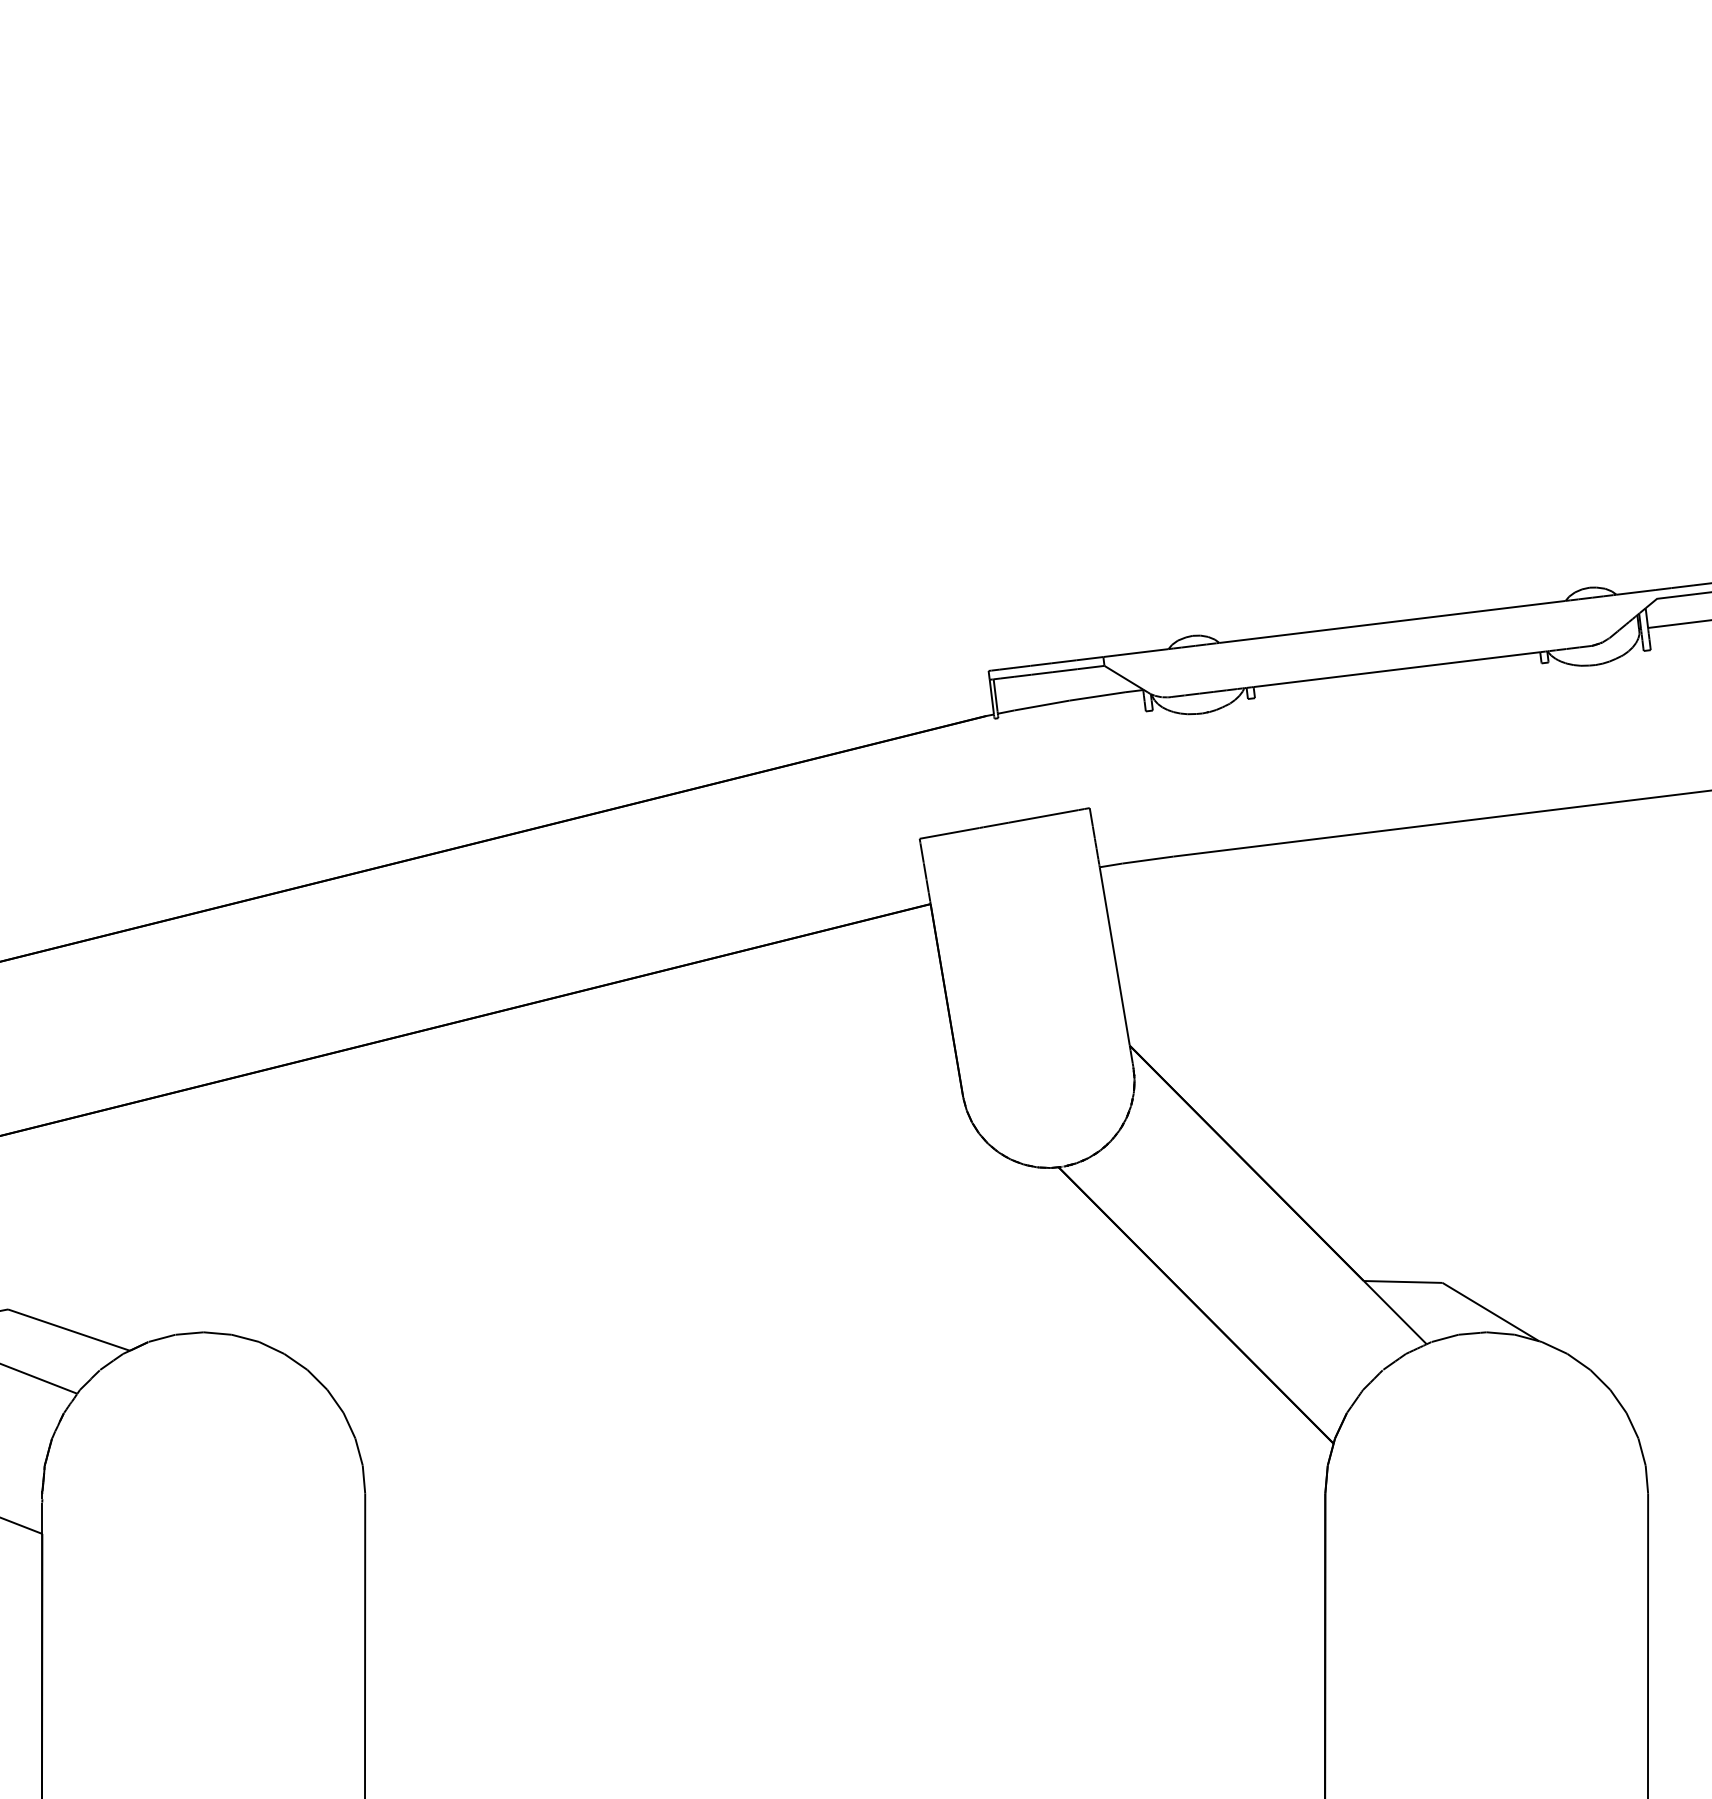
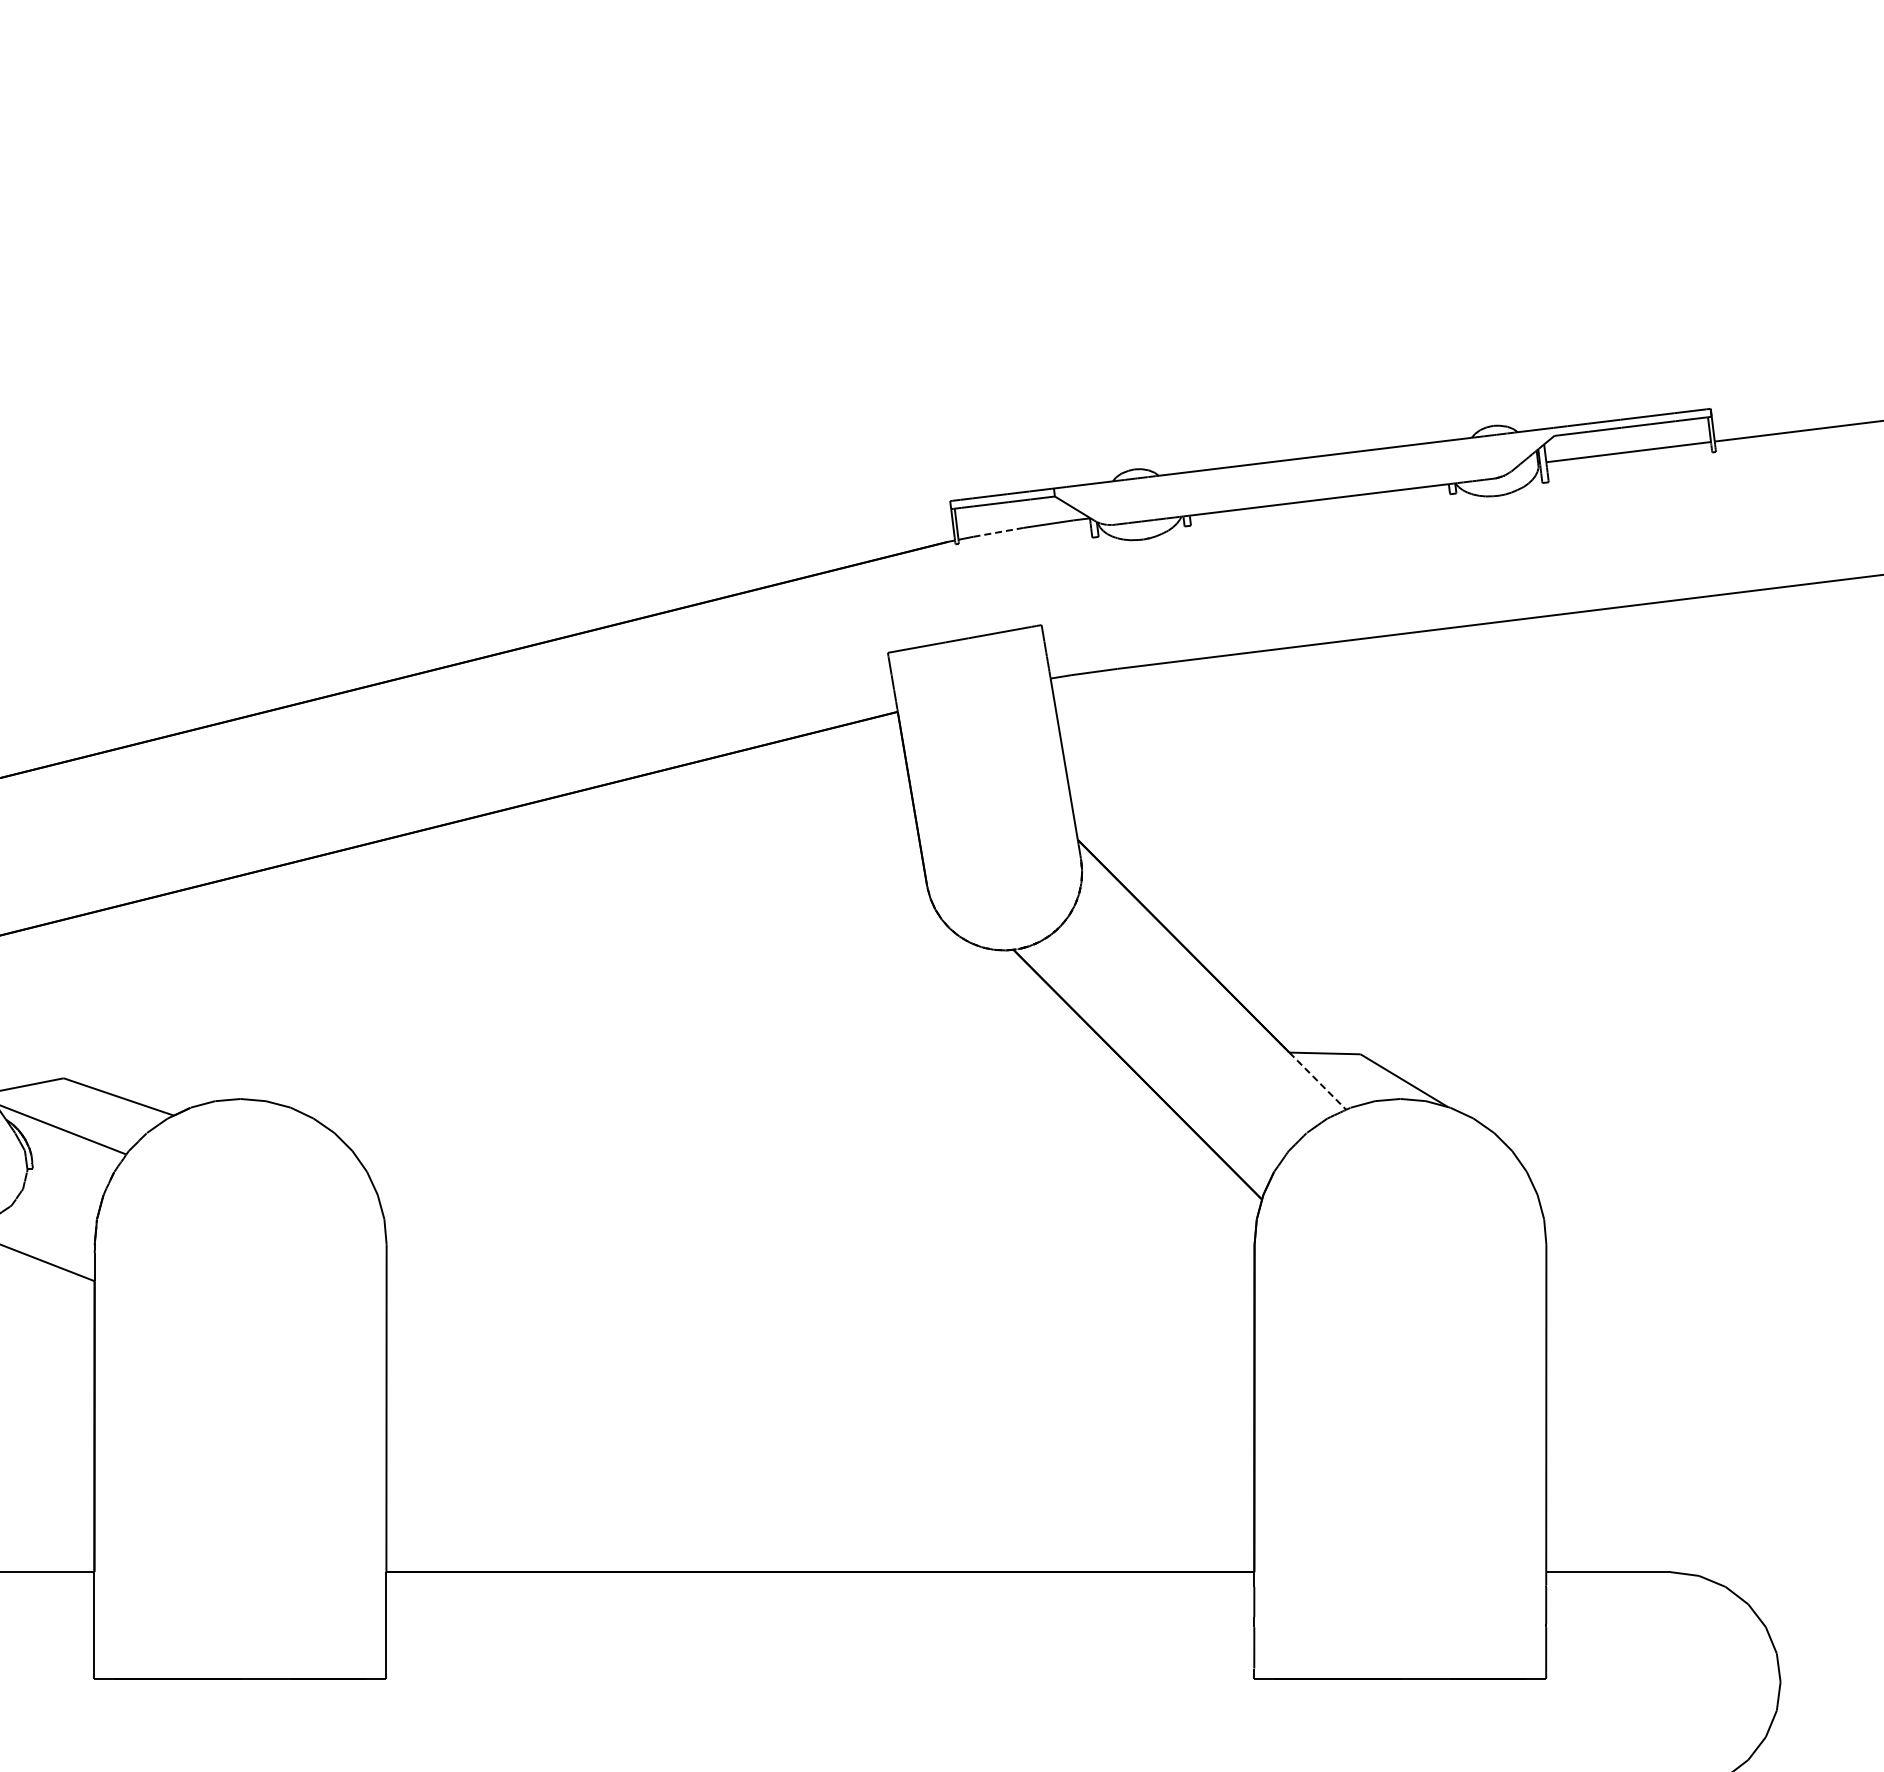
line: (1042, 705) -> (998, 532), solid -> dashed
line: (1396, 1312) -> (1318, 1081), solid -> dashed

